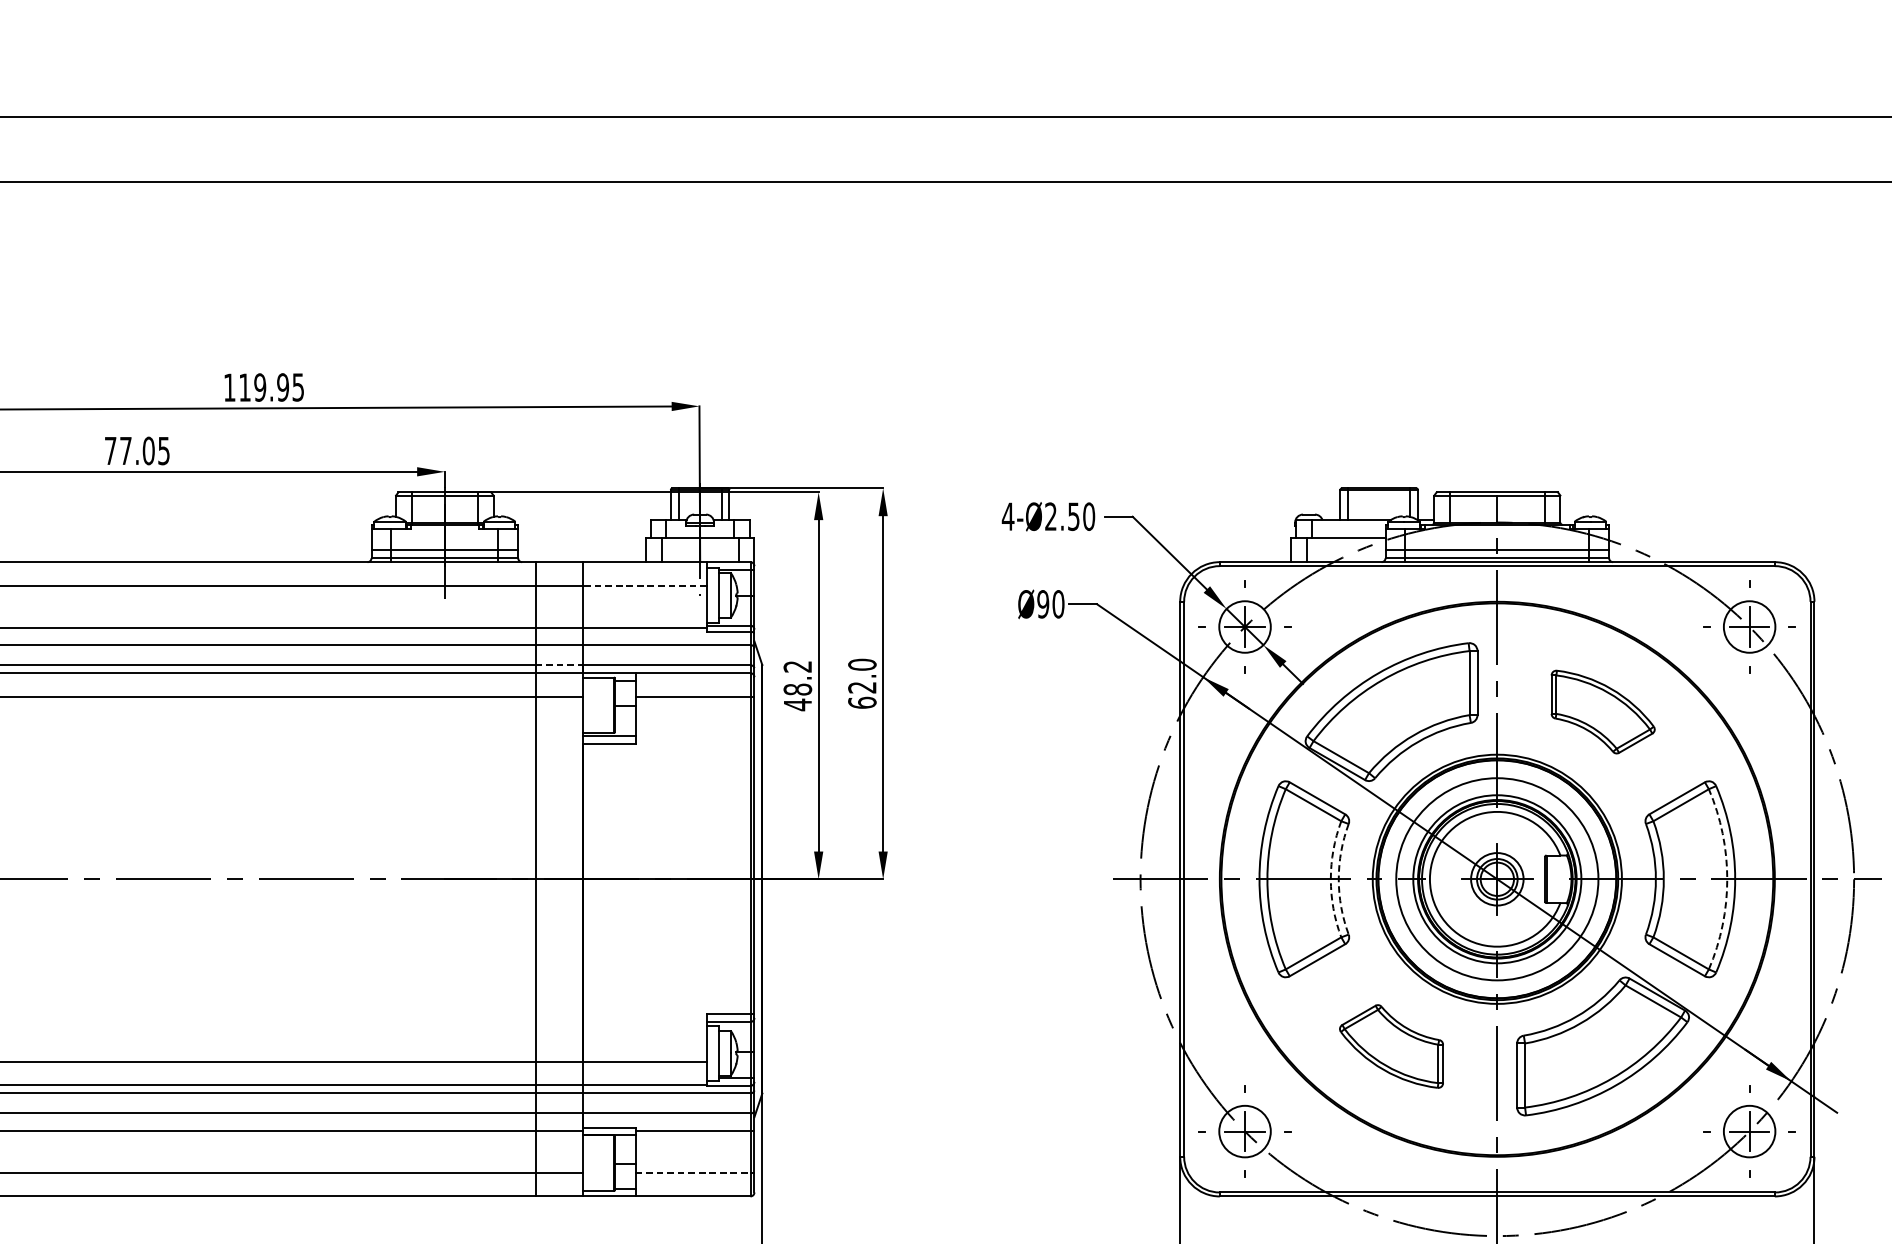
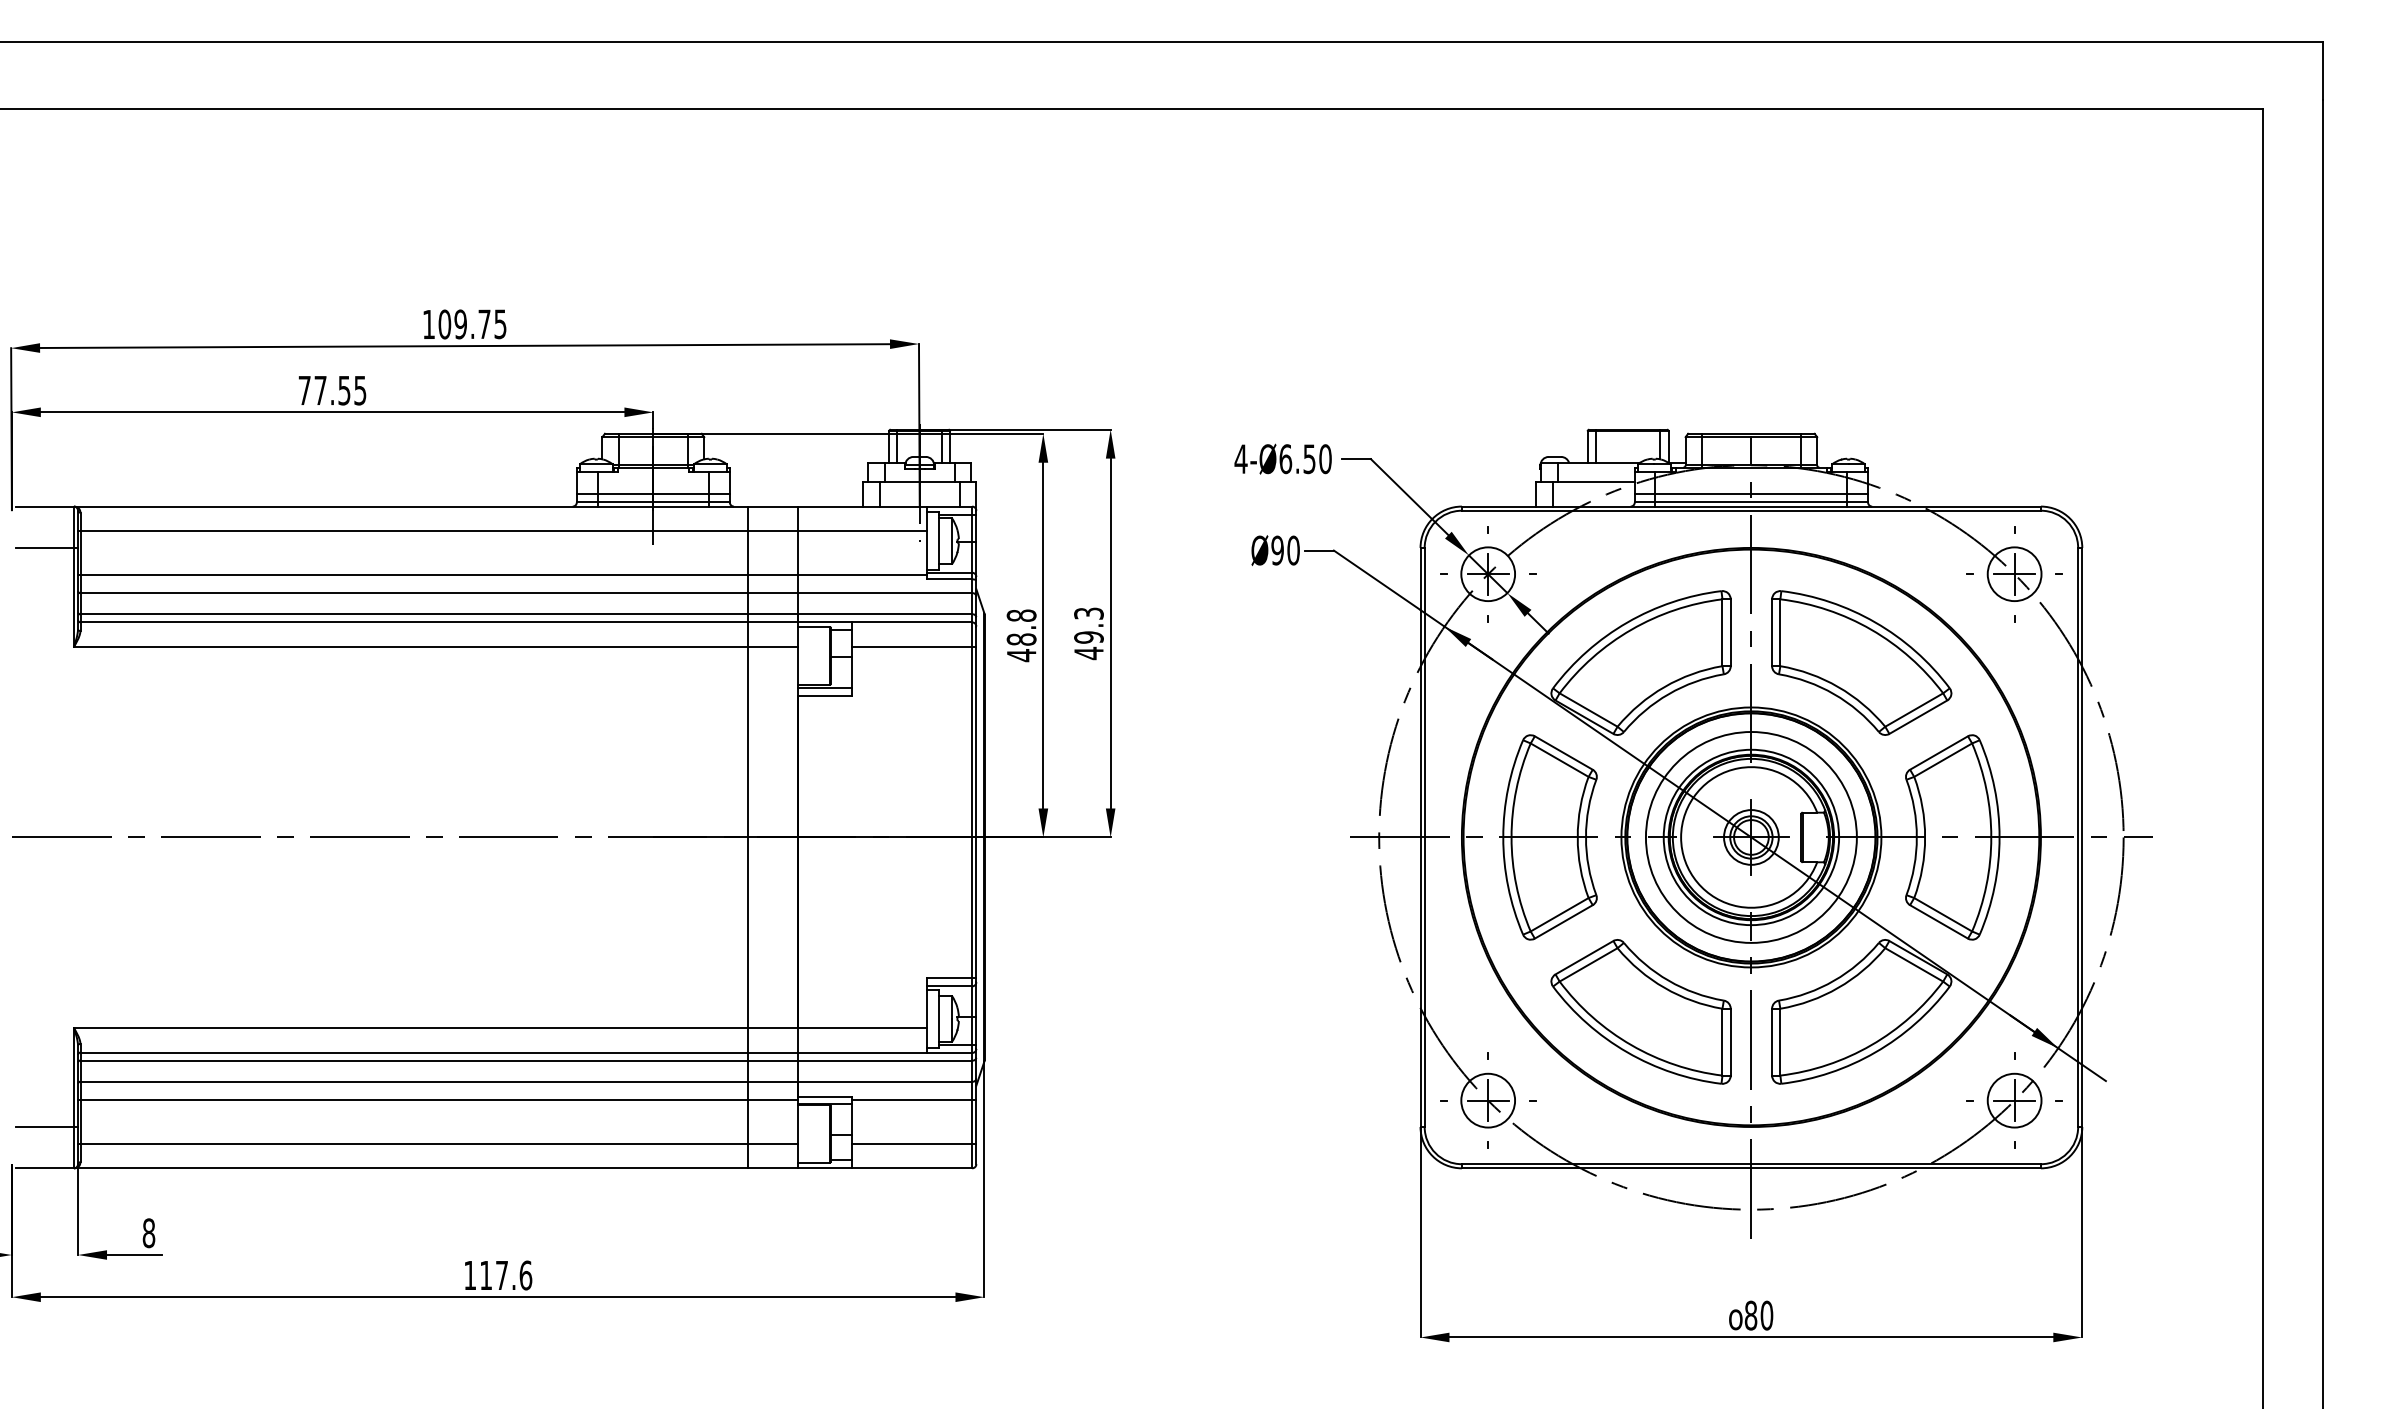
text: (263, 387) -> (464, 324), 119.95 -> 109.75
text: (148, 450) -> (344, 390), 77.05 -> 77.55
text: (1050, 517) -> (1285, 459), 4-Ø2.50 -> 4-Ø6.50
line: (645, 586) -> (862, 531), dashed -> solid
line: (559, 665) -> (772, 614), dashed -> solid
text: (797, 666) -> (1021, 615), 48.2 -> 48.8
text: (861, 683) -> (1088, 633), 62.0 -> 49.3
part: (1602, 711) -> (1861, 662), size x1.67
arc: (1330, 879) -> (1577, 837), dashed -> solid
arc: (1338, 879) -> (1585, 837), dashed -> solid
arc: (1727, 879) -> (1991, 837), dashed -> solid
part: (1391, 1046) -> (1640, 1011), size x1.67
line: (693, 1172) -> (912, 1143), dashed -> solid

